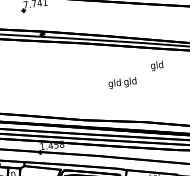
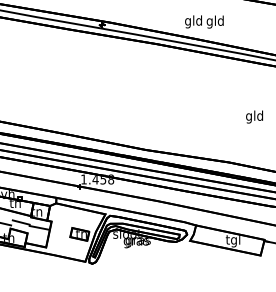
text: (156, 65) -> (254, 116), moved
text: (122, 82) -> (204, 21), moved

